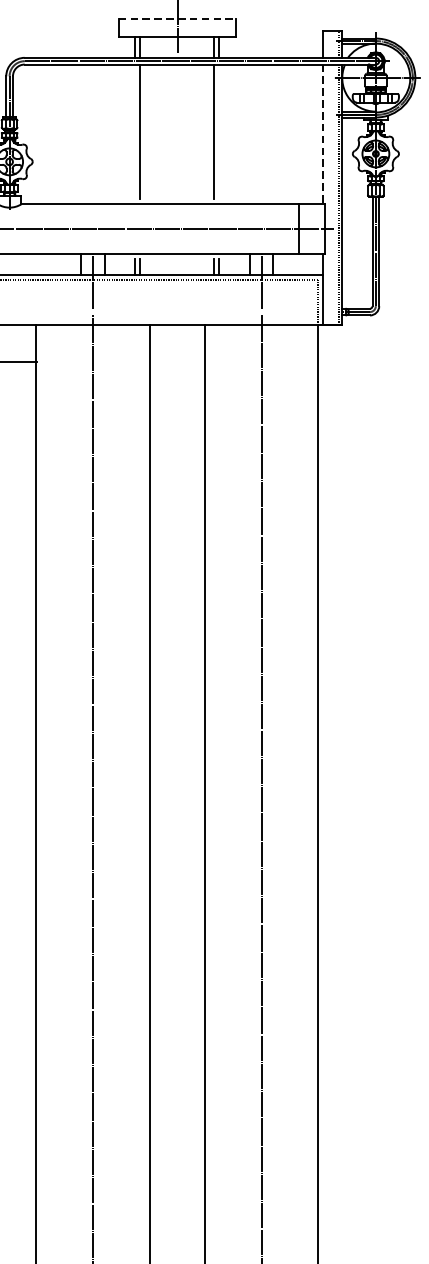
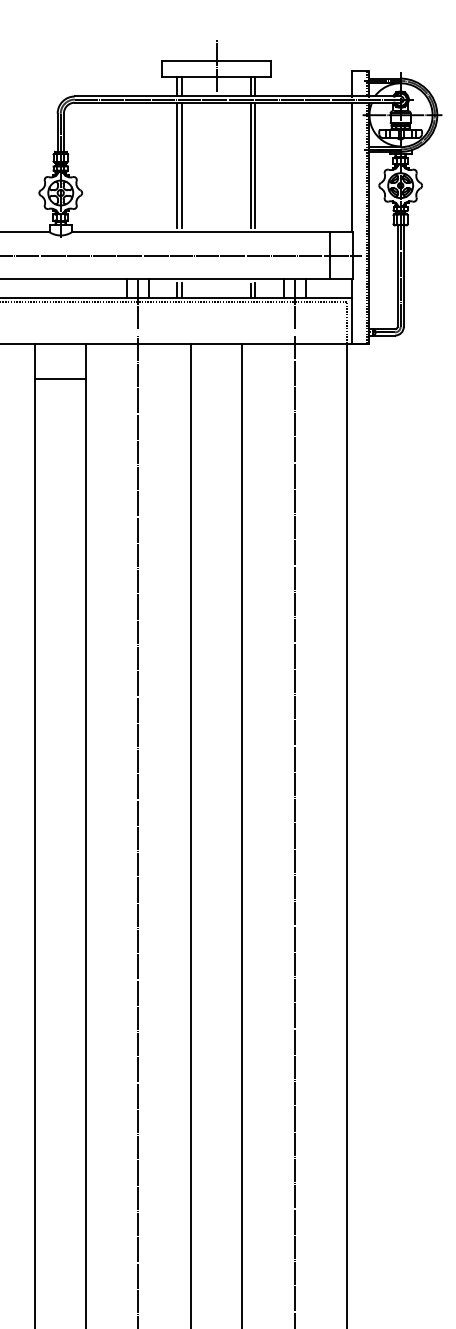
line: (177, 19) -> (216, 60), dashed -> solid
line: (135, 131) -> (177, 164), added
line: (219, 131) -> (255, 164), added
line: (322, 134) -> (351, 167), dashed -> solid

